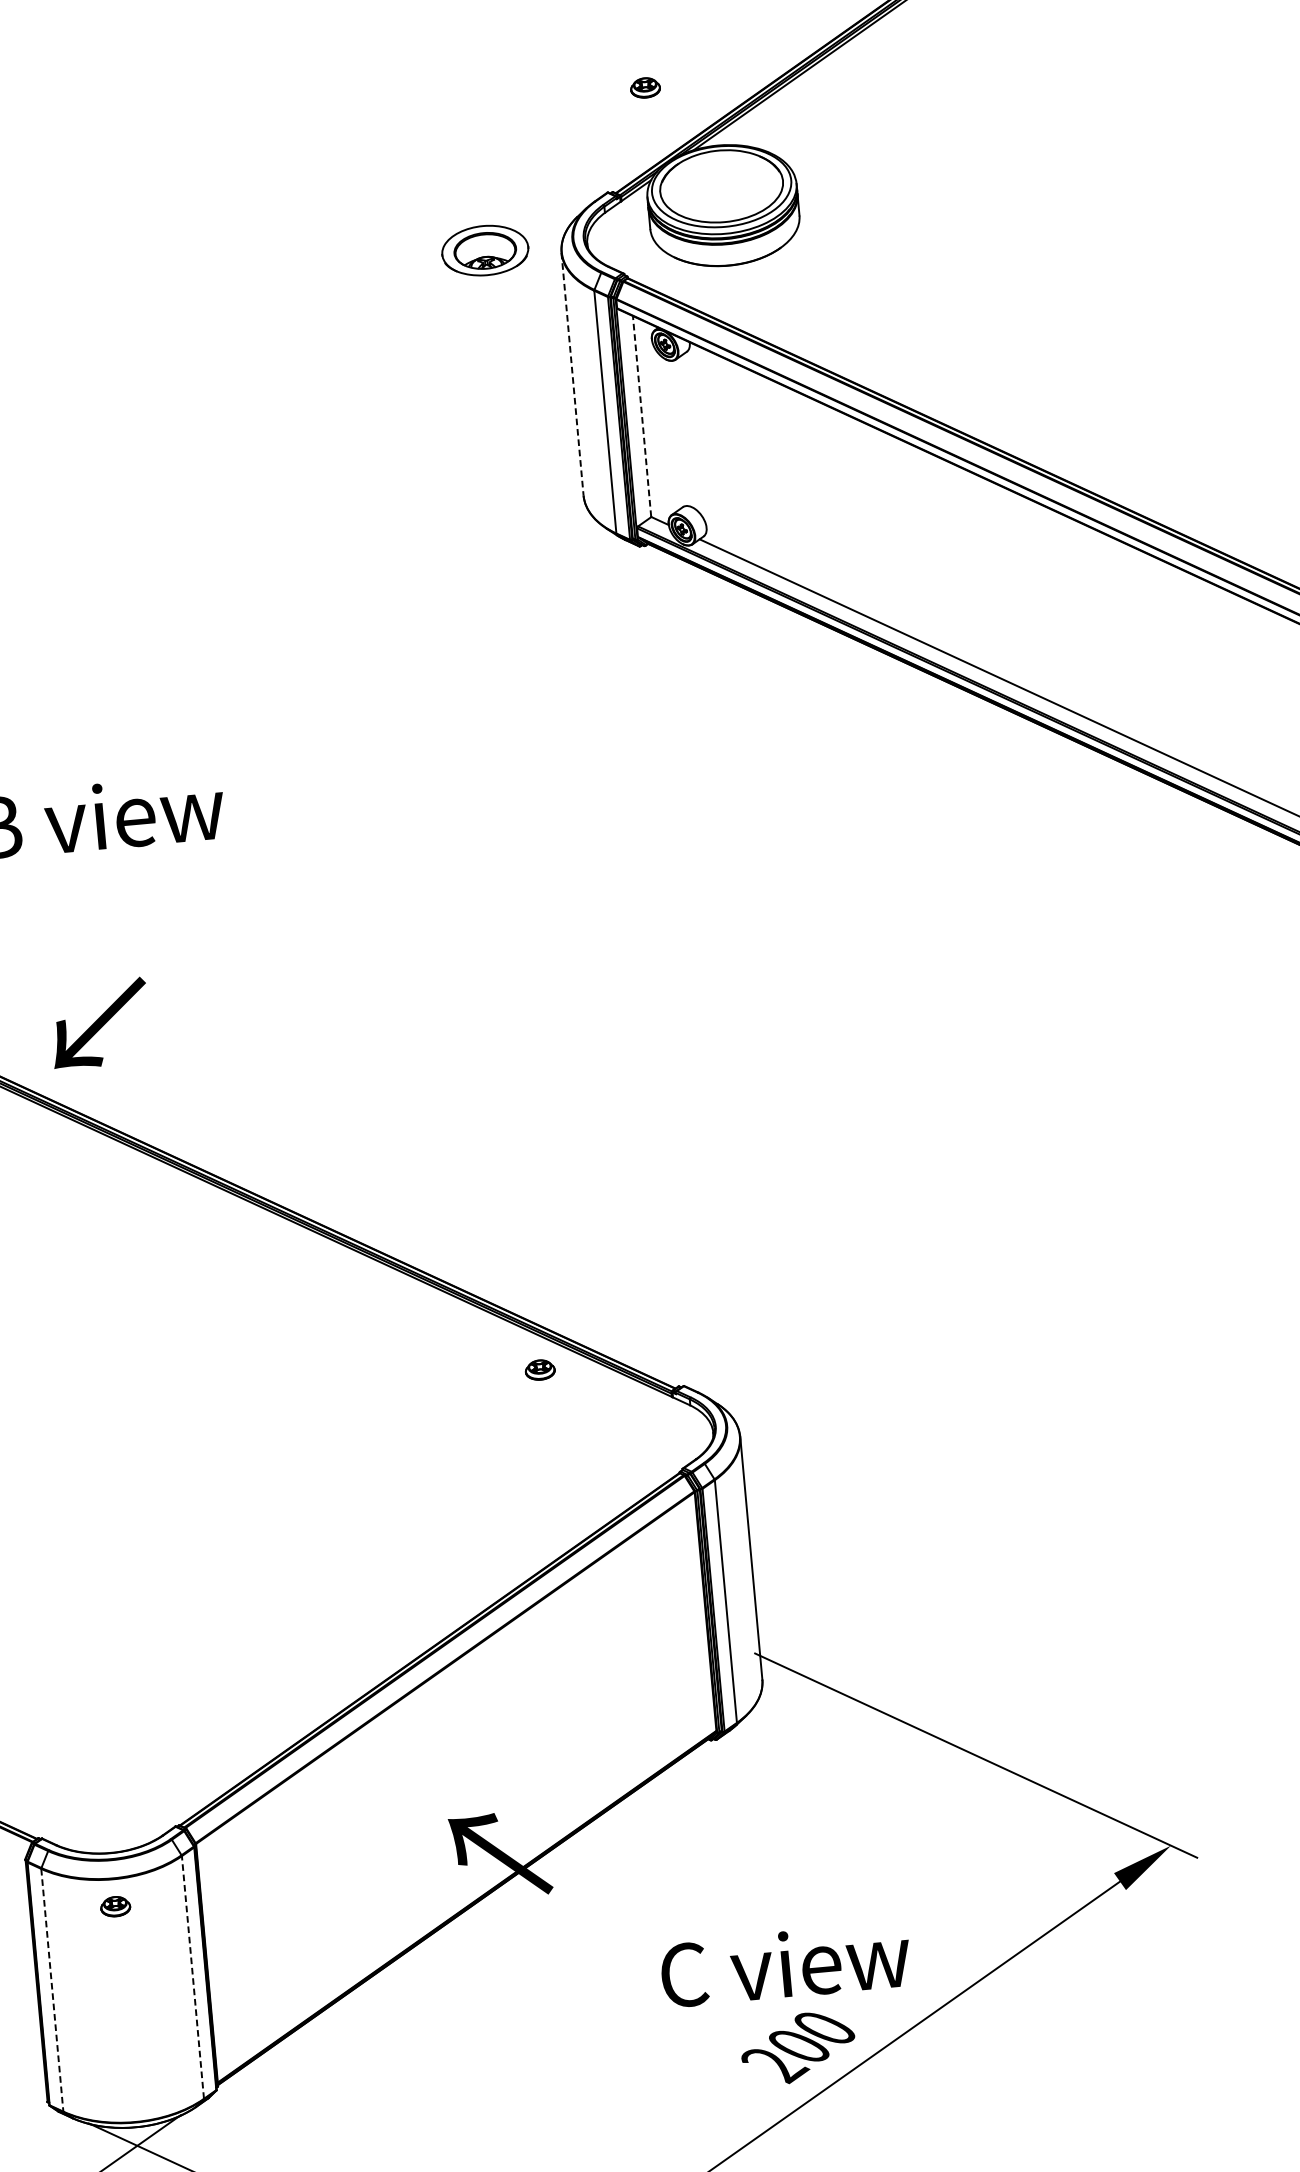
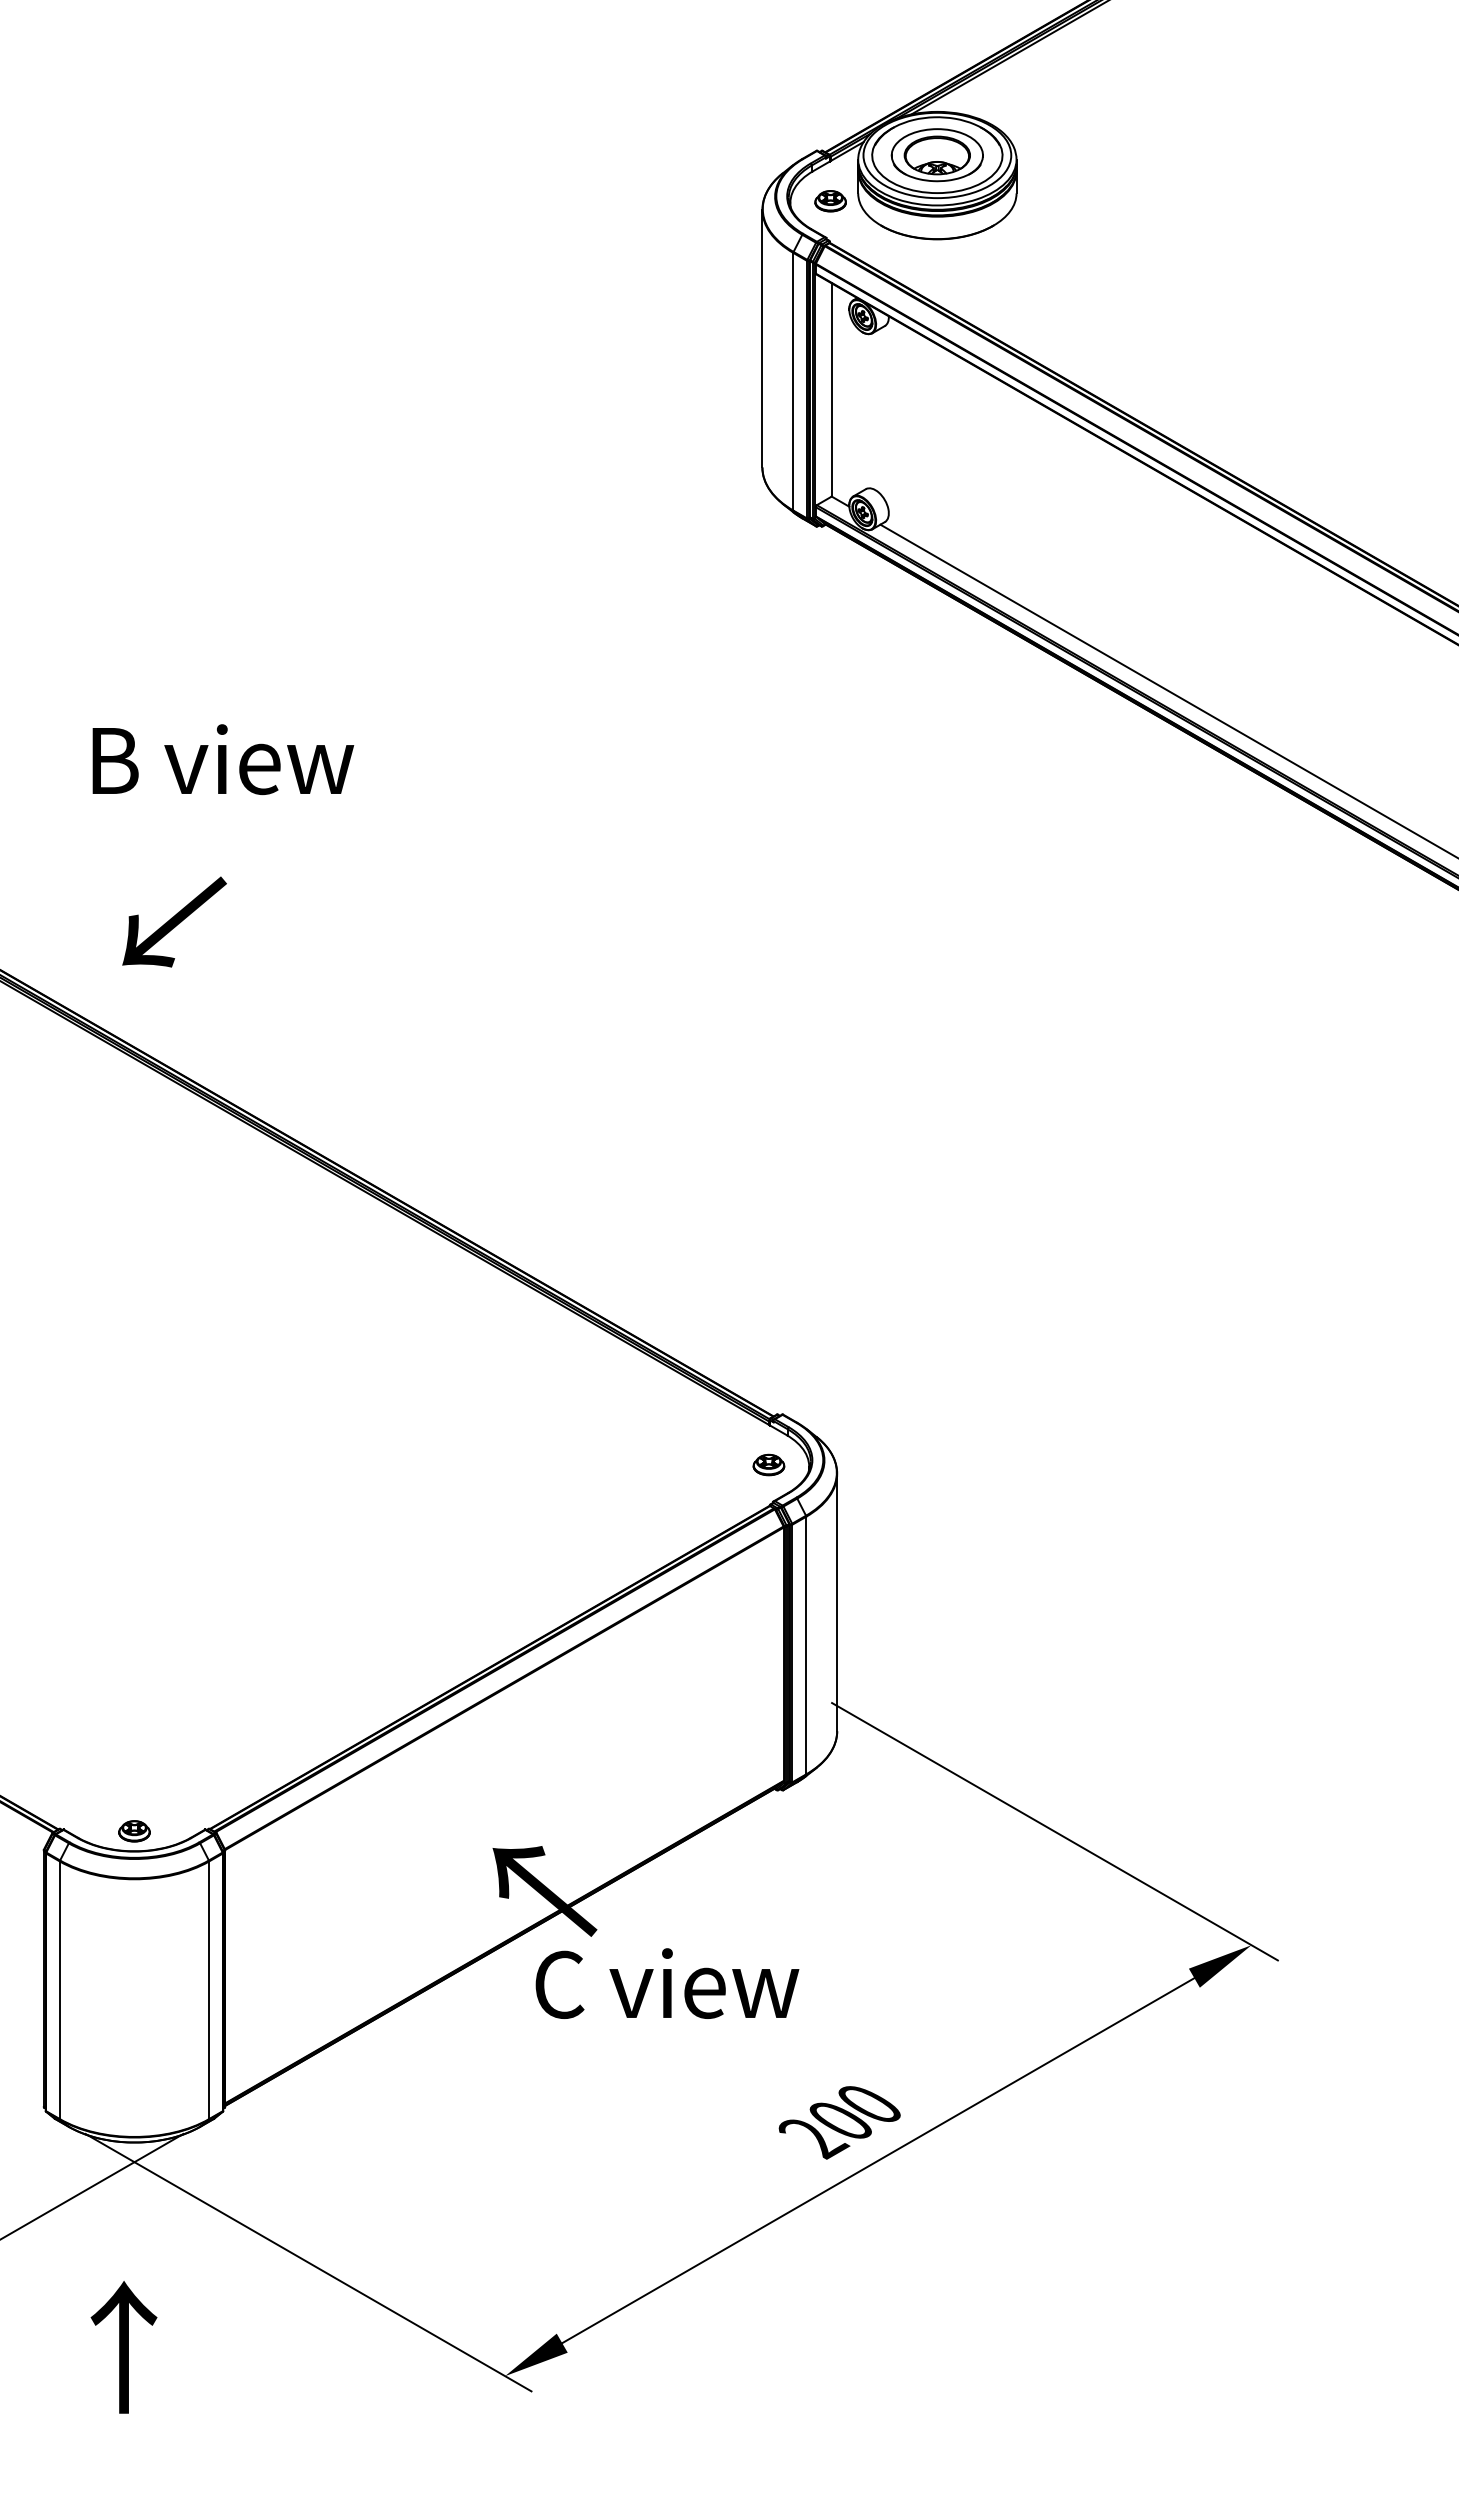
part: (645, 88) -> (830, 201), moved
part: (484, 251) -> (936, 155), moved
line: (572, 374) -> (762, 338), dashed -> solid
line: (641, 416) -> (831, 389), dashed -> solid
text: (99, 1023) -> (174, 921), moved
part: (539, 1369) -> (768, 1464), moved
part: (115, 1906) -> (134, 1831), moved
text: (785, 1964) -> (667, 1983), moved
line: (193, 1977) -> (209, 1990), dashed -> solid
line: (52, 1990) -> (59, 1990), dashed -> solid

